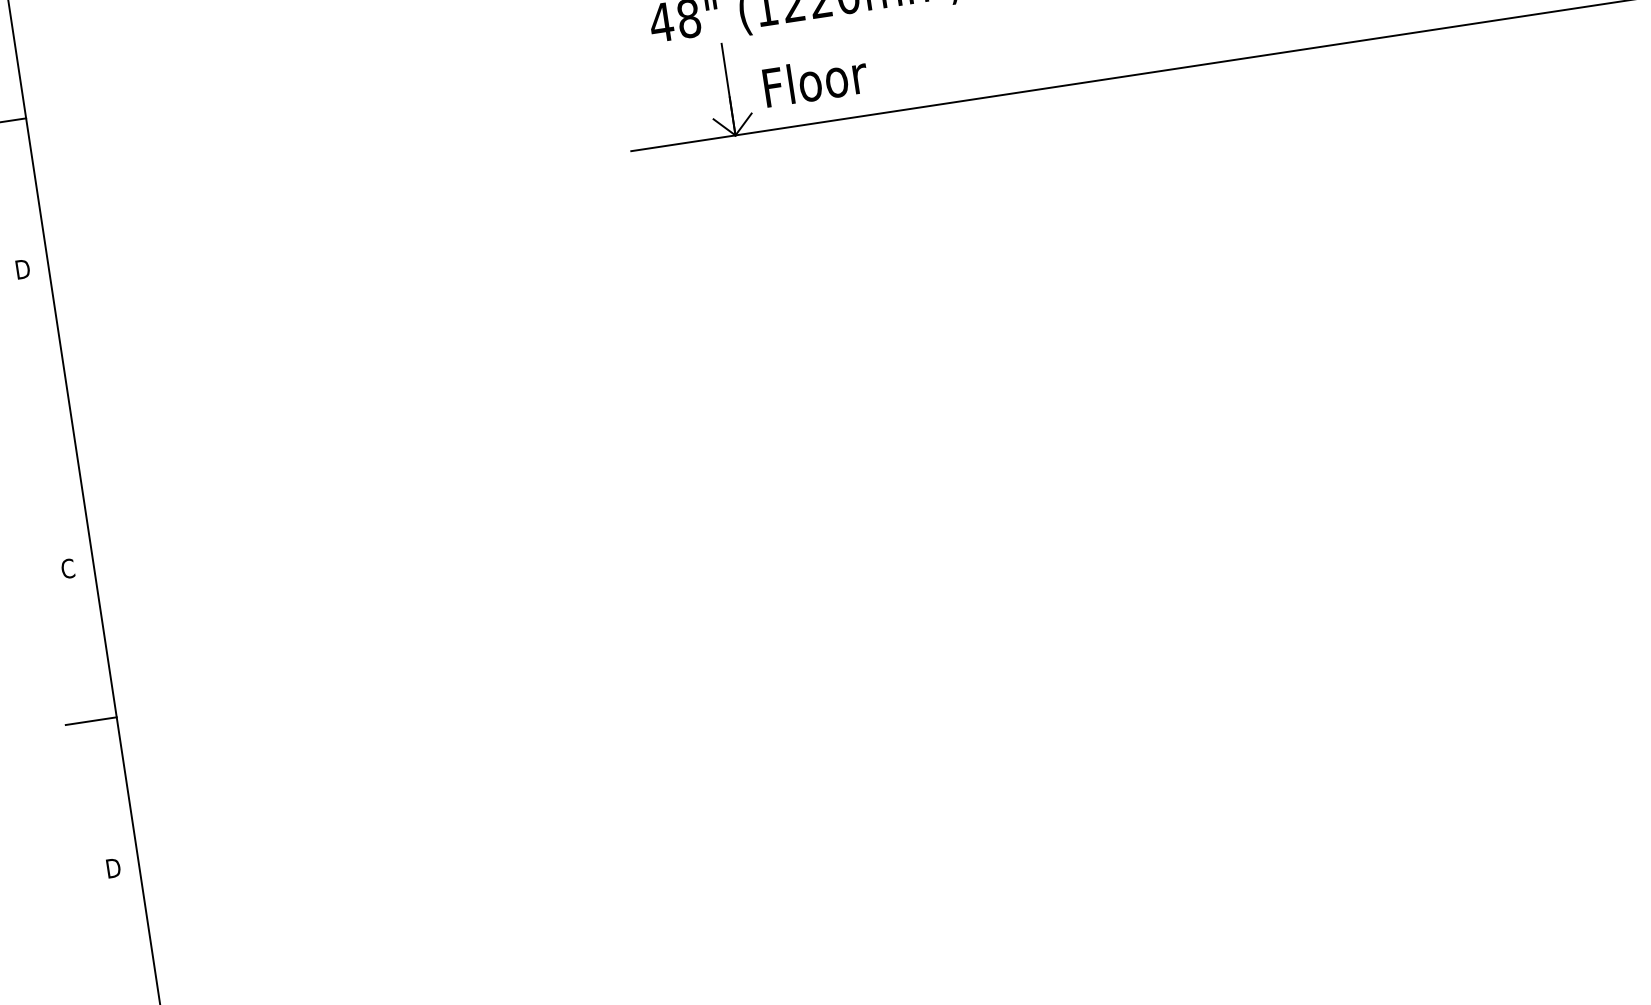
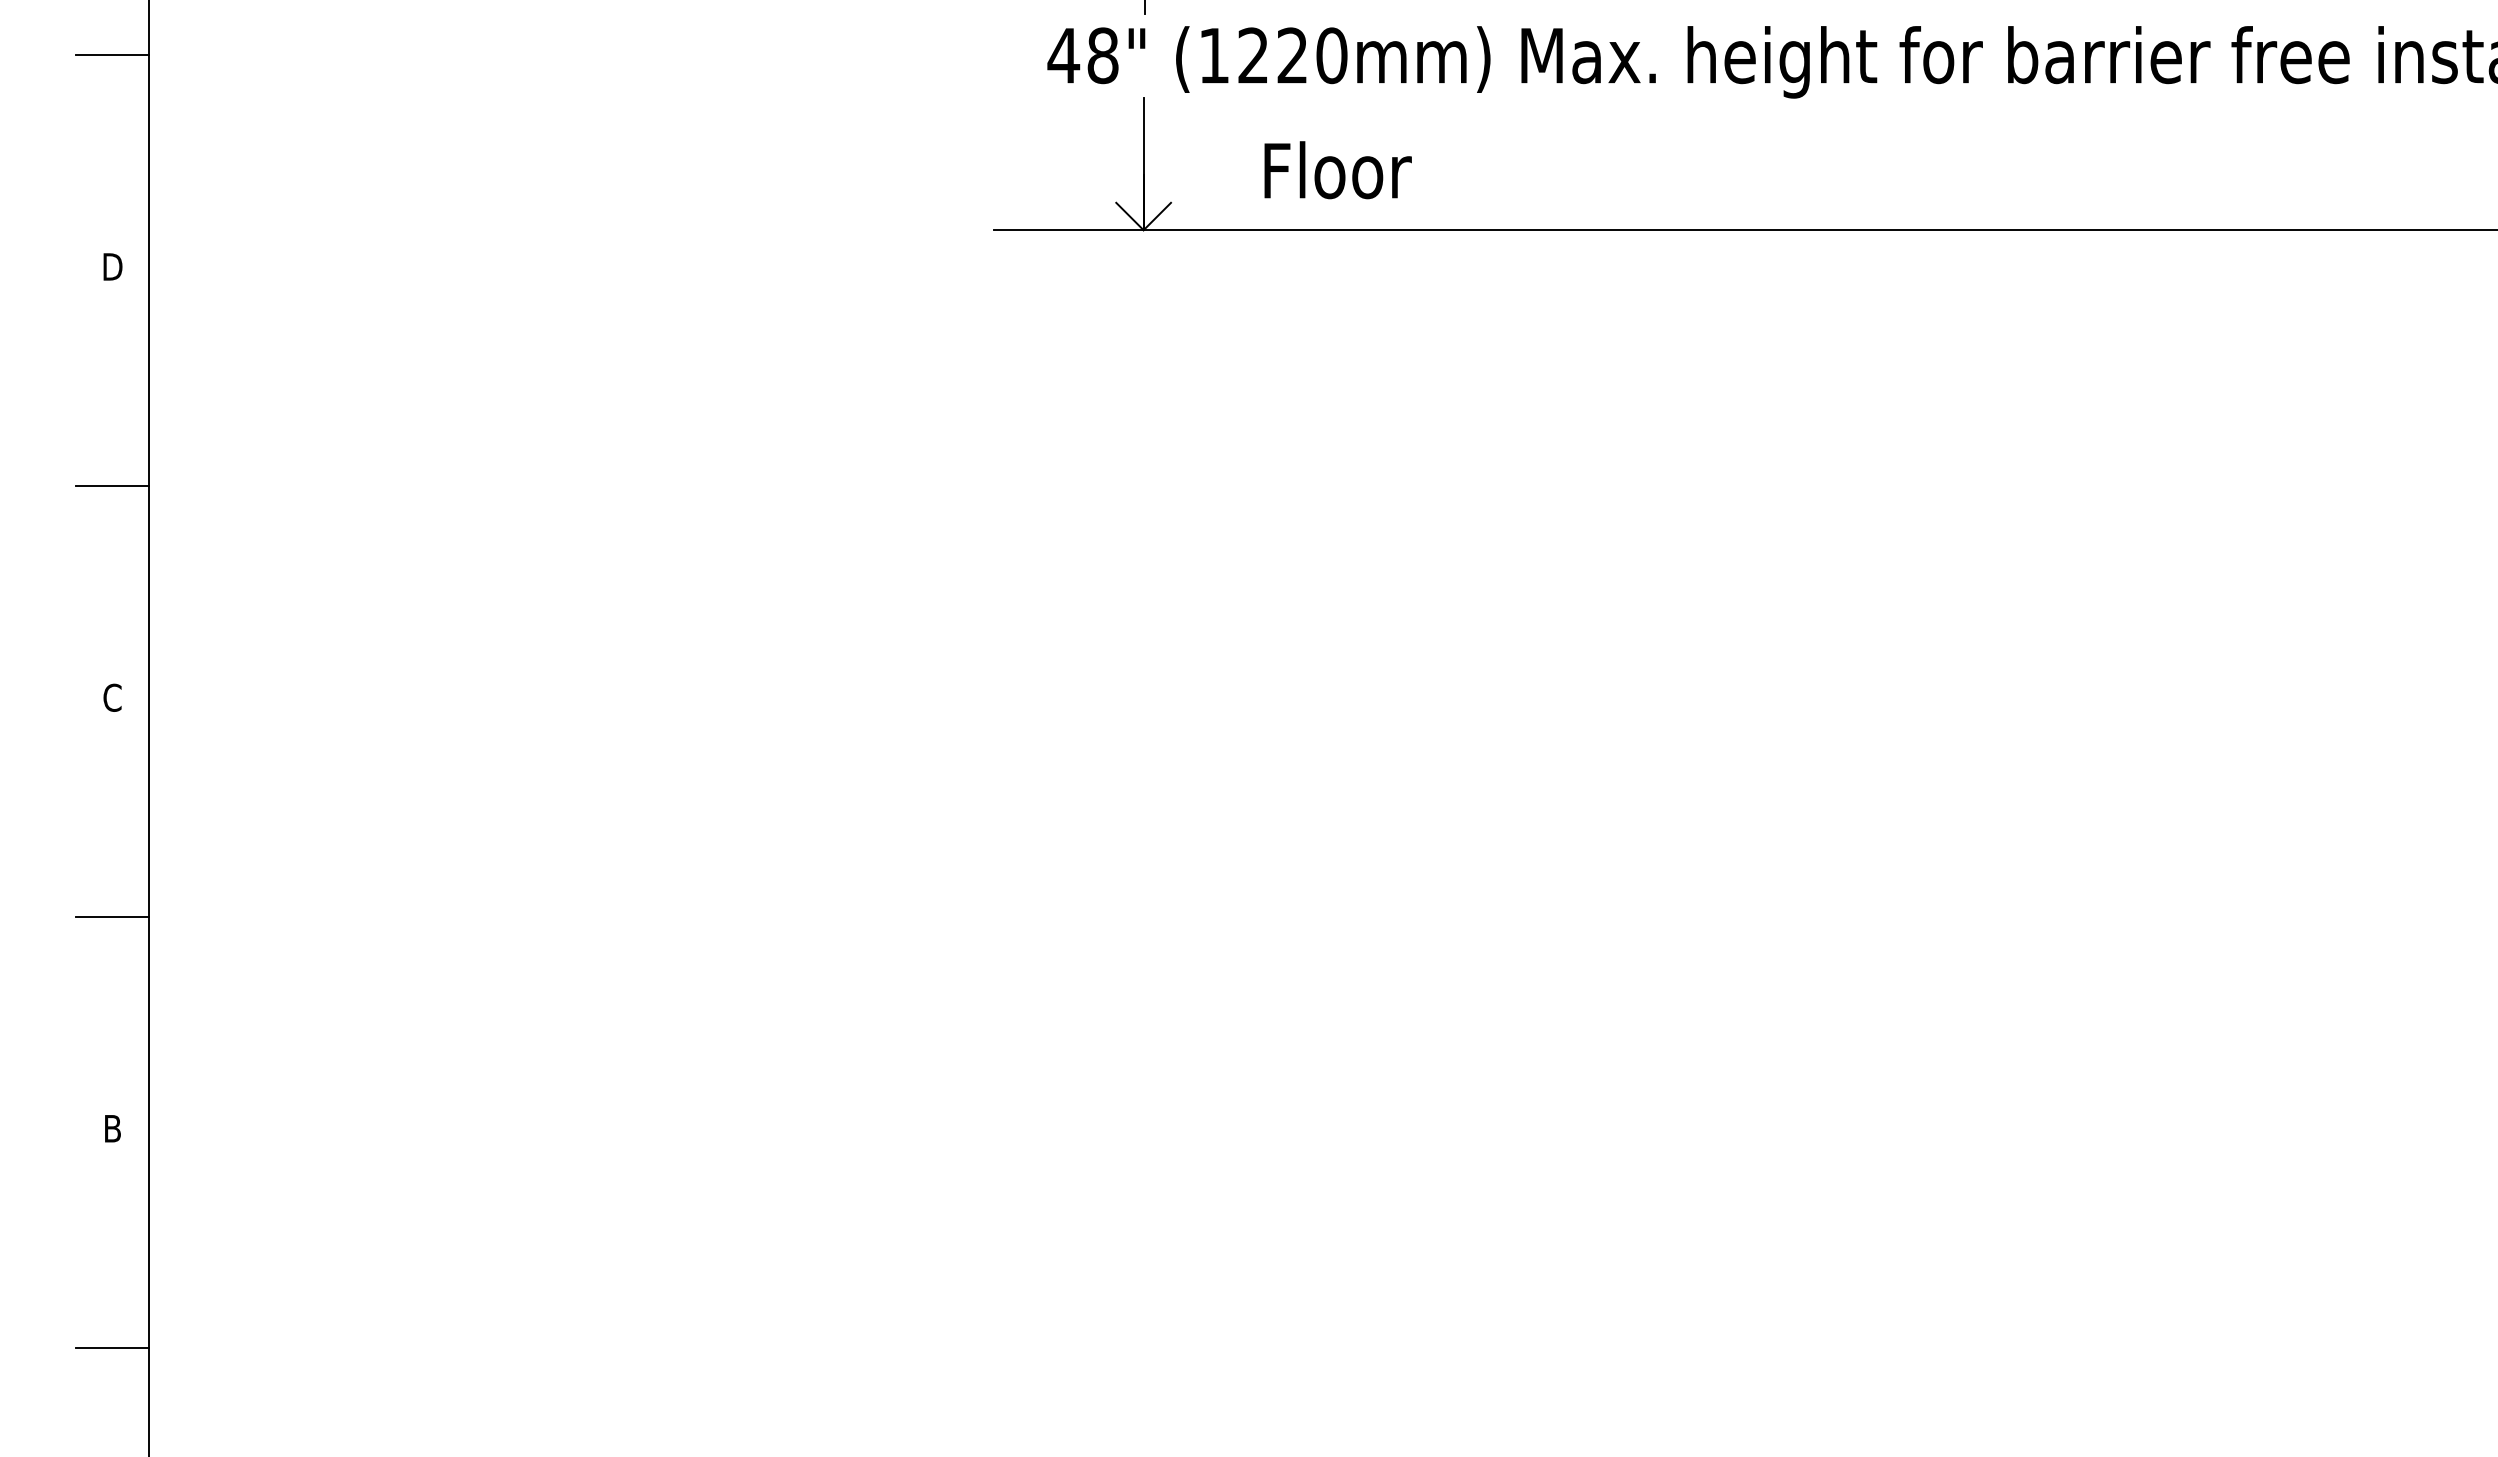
text: (815, 80) -> (1337, 170), moved
line: (45, 421) -> (112, 486), added
text: (113, 868) -> (112, 1128), D -> B

